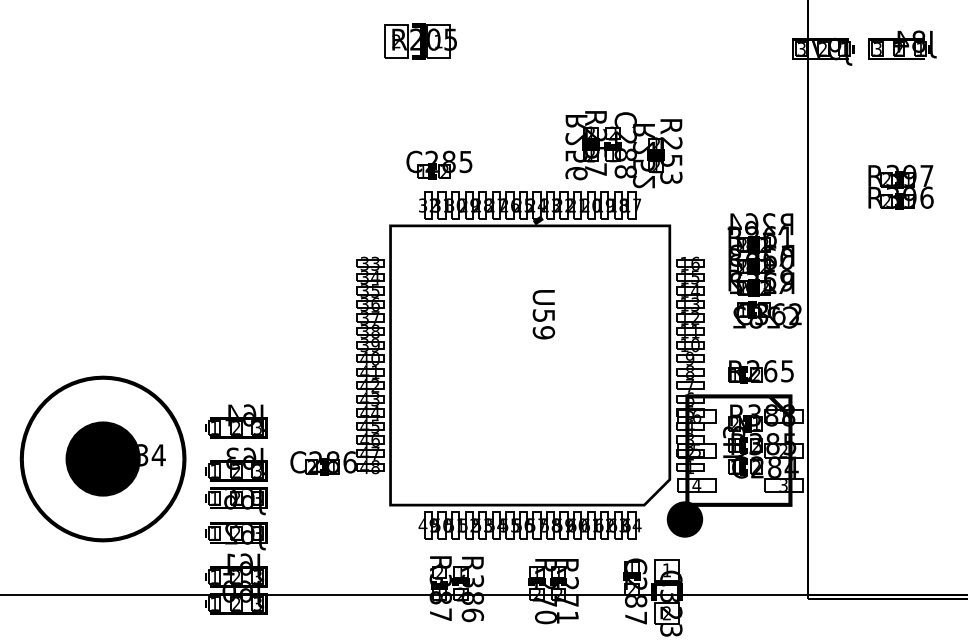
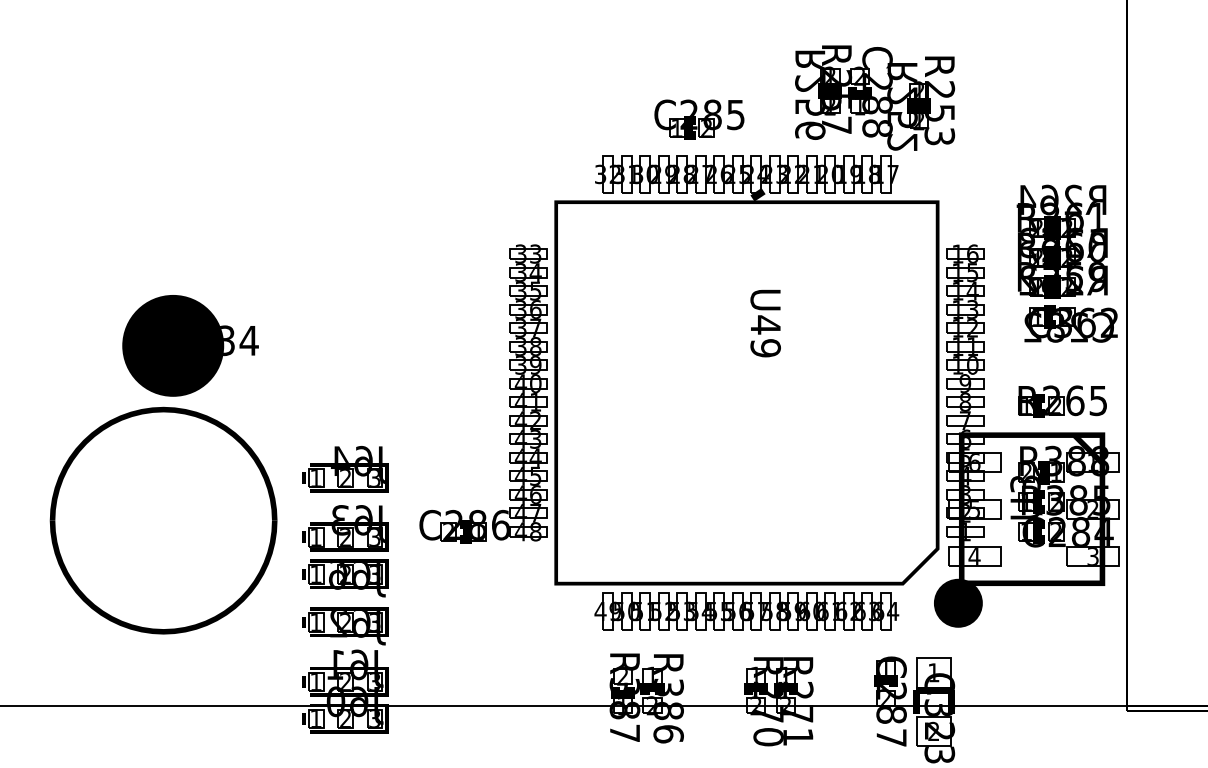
part: (439, 164) -> (699, 118), moved
text: (543, 315) -> (765, 324), U59 -> U49
part: (115, 458) -> (190, 345), moved

